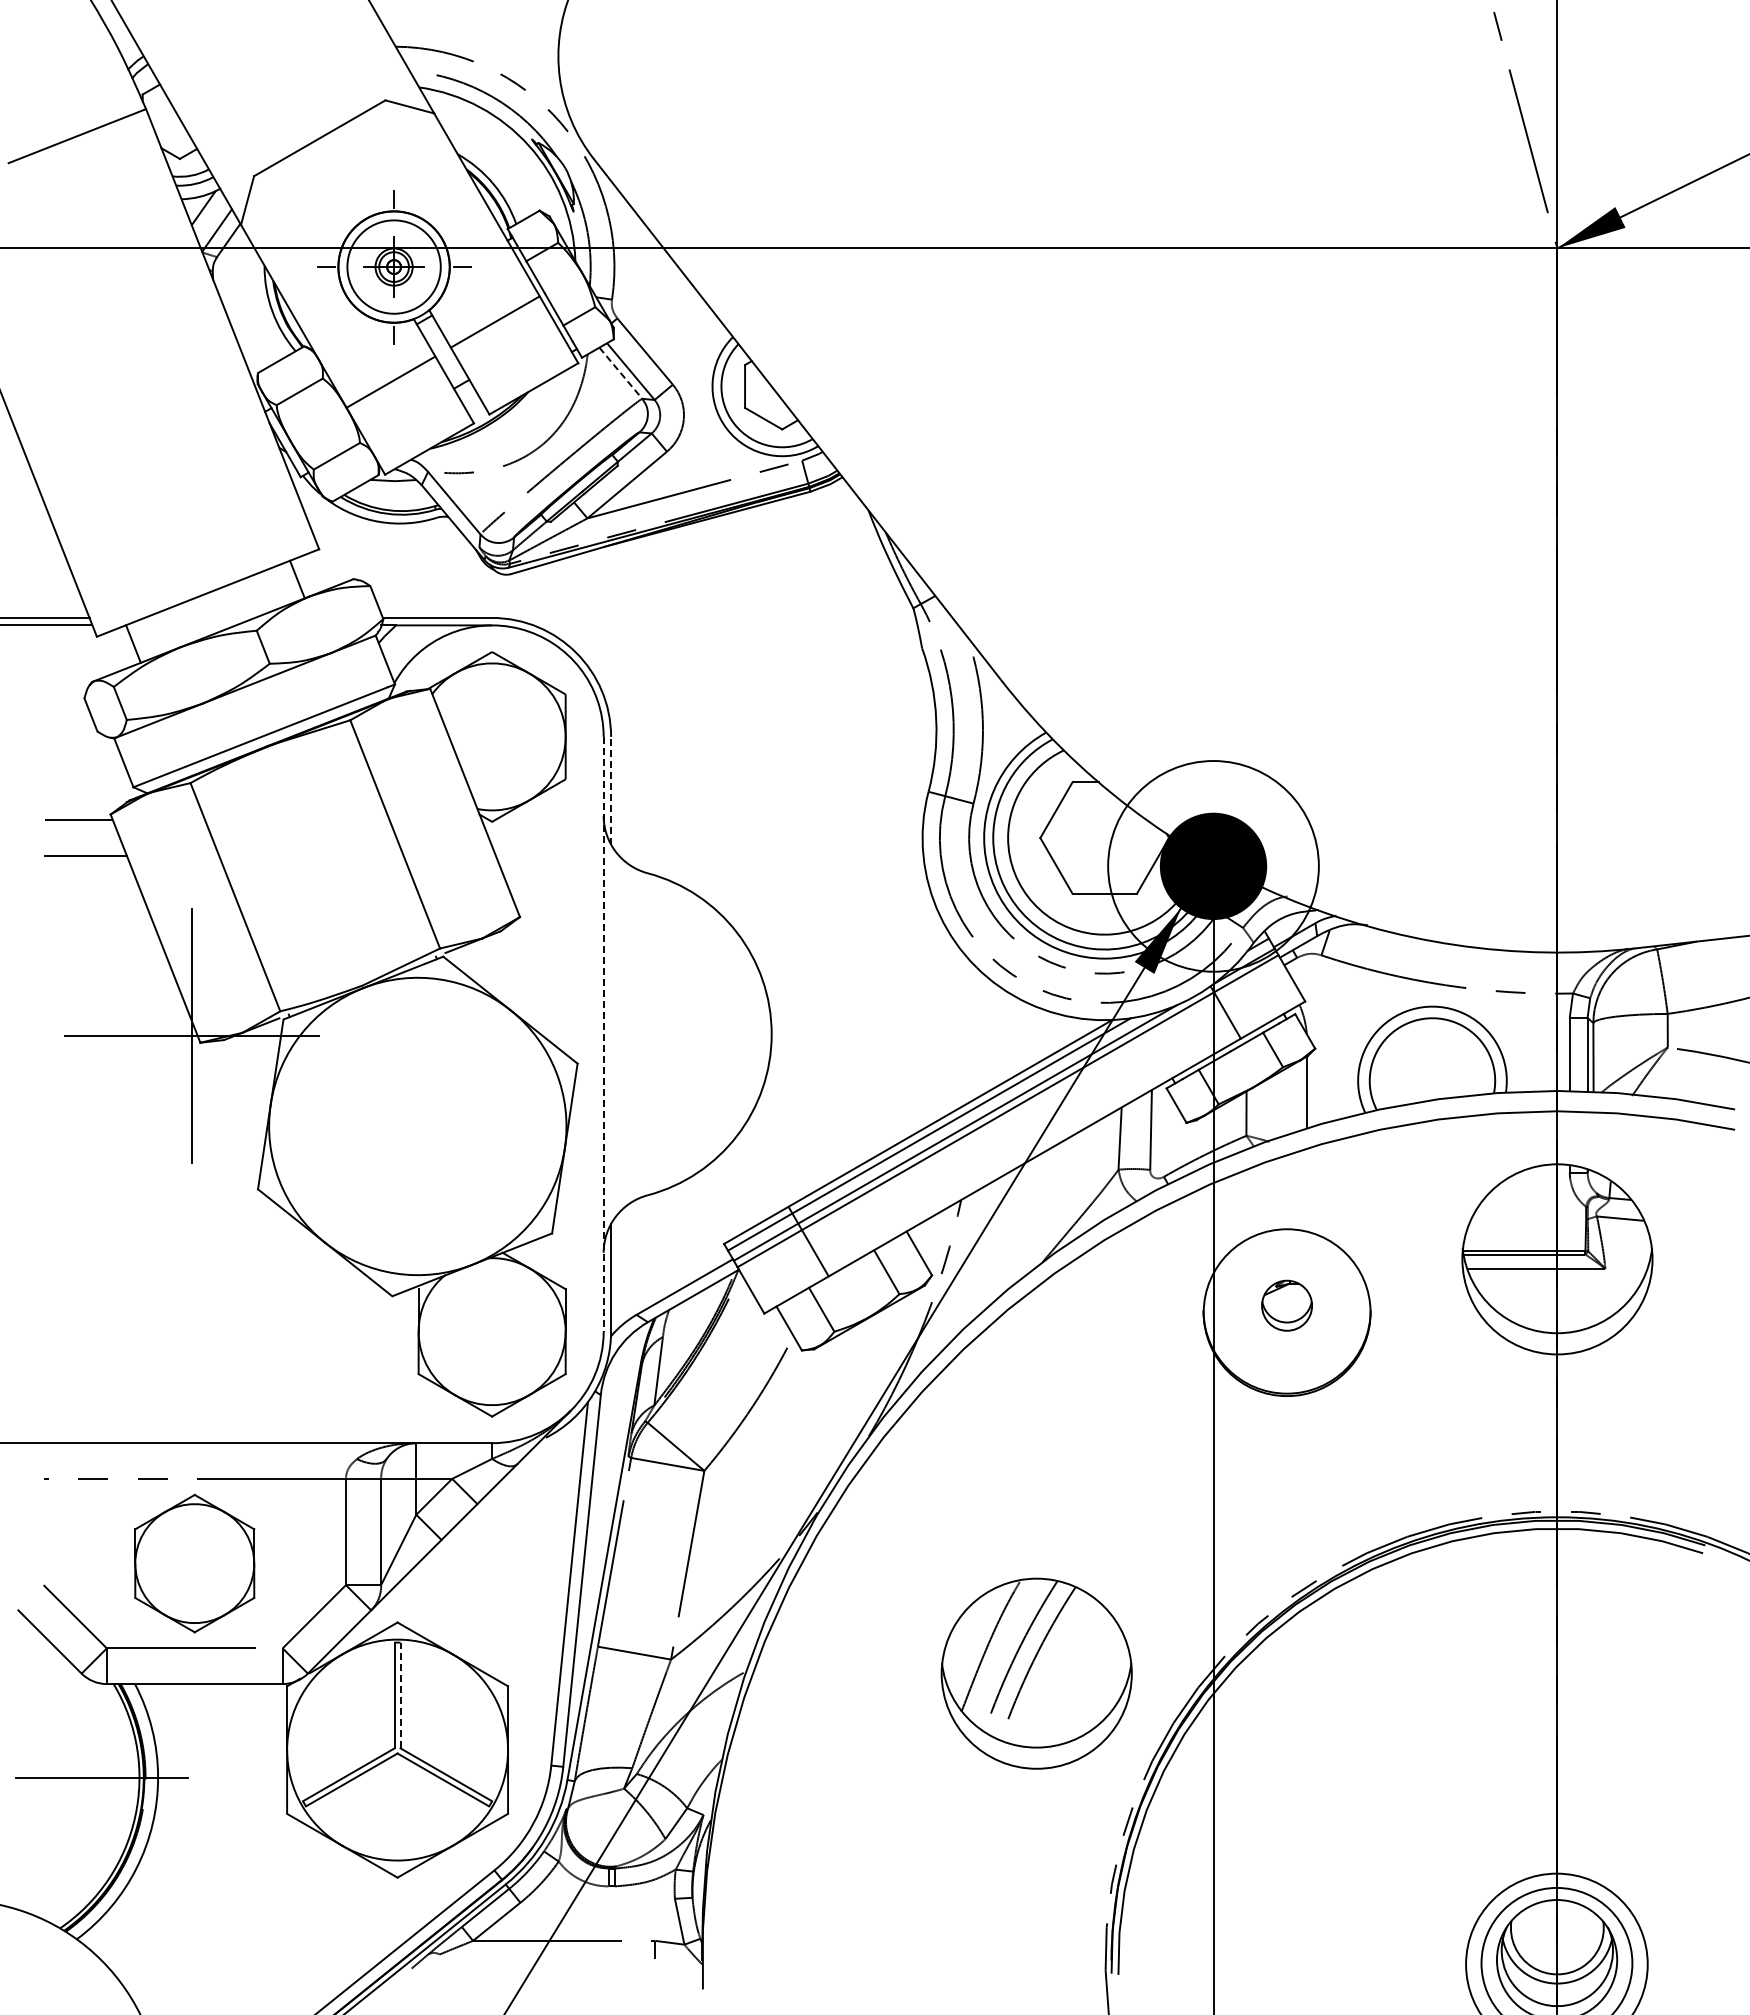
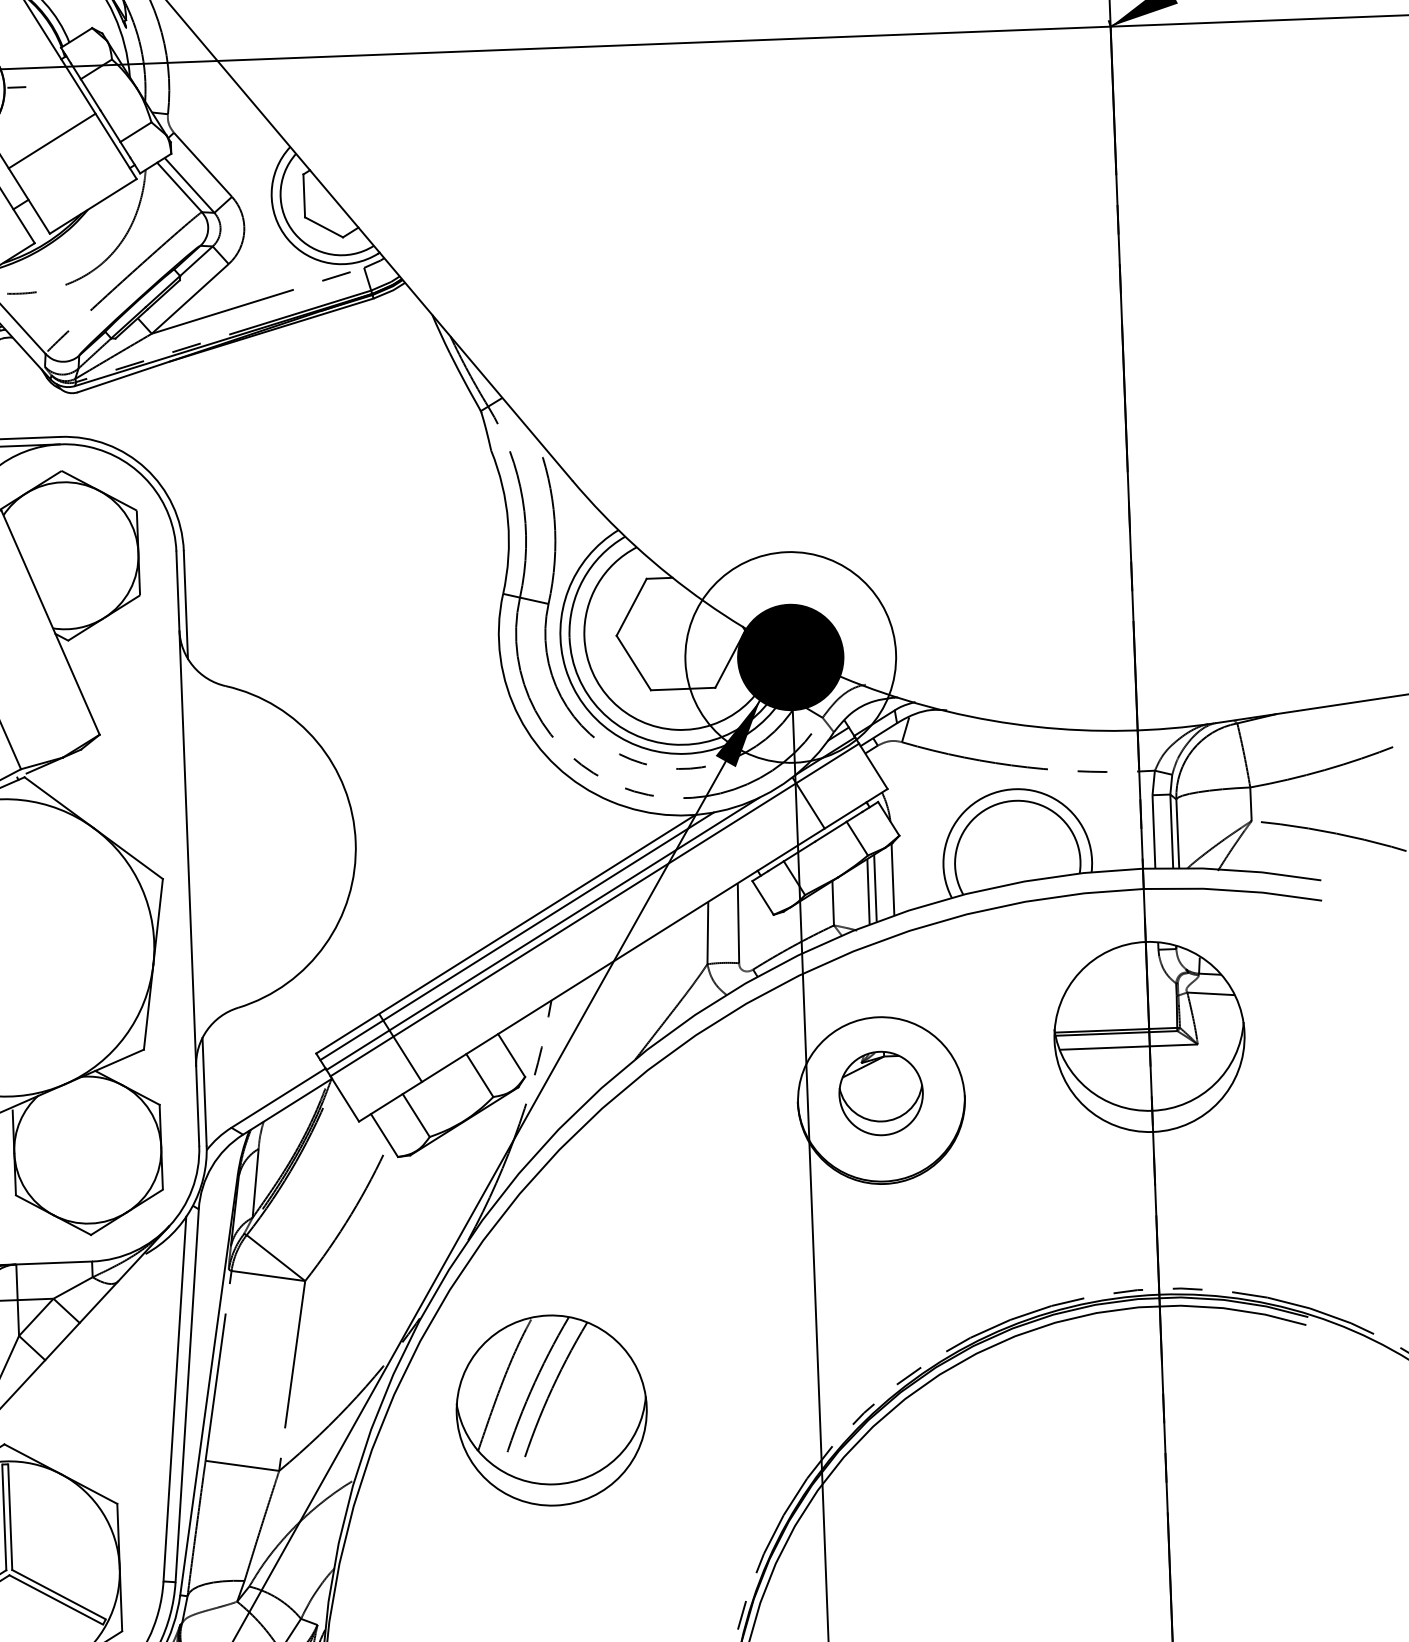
line: (621, 373) -> (180, 187), dashed -> solid
line: (611, 790) -> (186, 604), dashed -> solid
line: (603, 1034) -> (187, 848), dashed -> solid
line: (1289, 1099) -> (875, 887), added
line: (1282, 1103) -> (868, 891), added
part: (1286, 1305) -> (880, 1093), size x1.67
part: (1036, 1673) -> (551, 1410), moved
line: (400, 1695) -> (10, 1517), dashed -> solid

